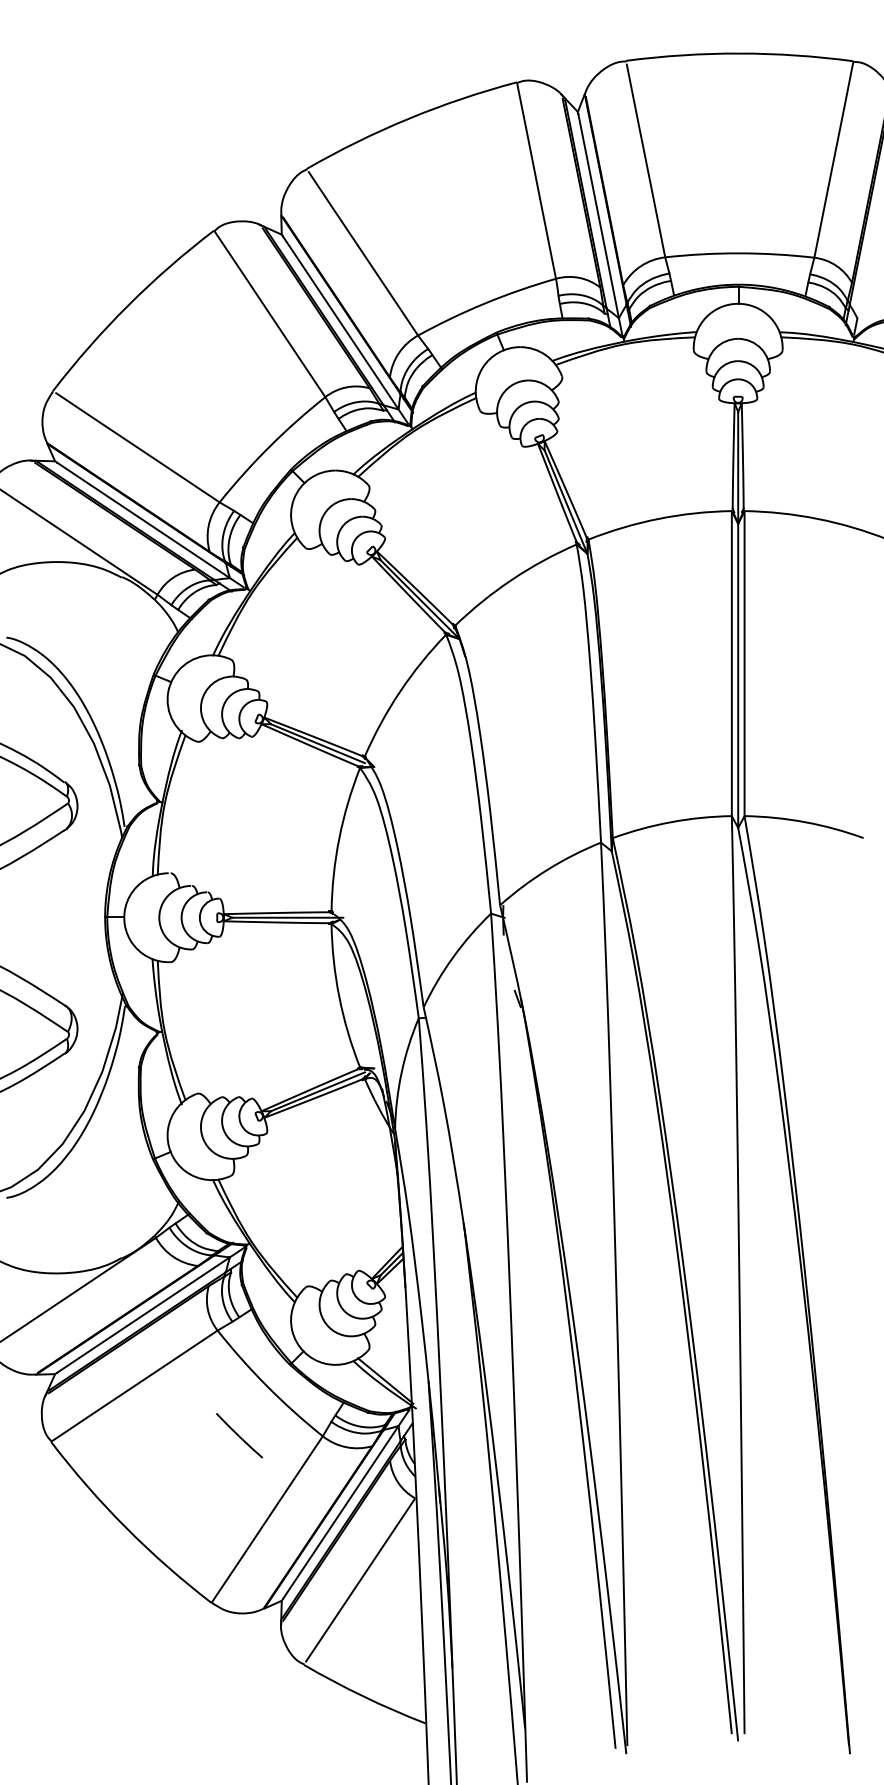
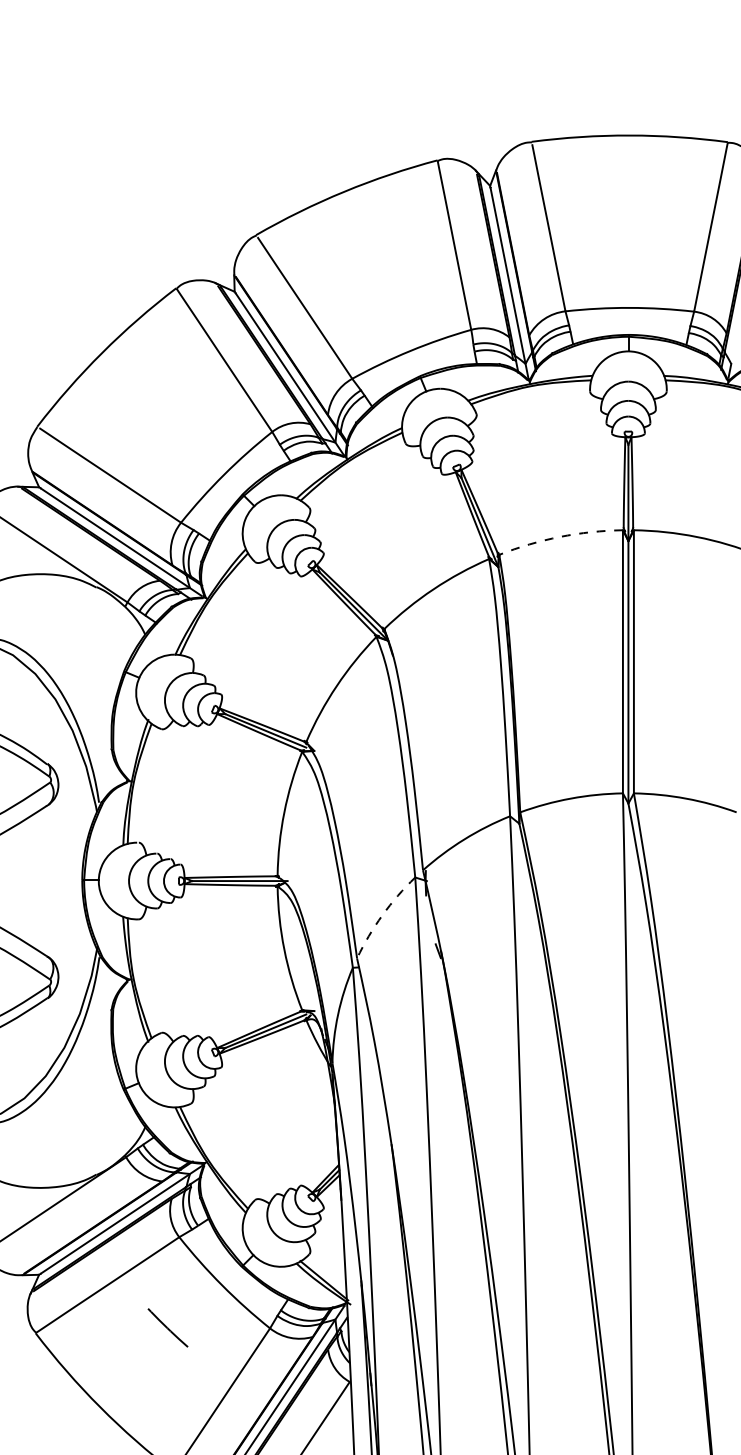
arc: (658, 518) -> (559, 536), solid -> dashed
arc: (453, 957) -> (382, 915), solid -> dashed
line: (239, 1435) -> (168, 1327), moved

